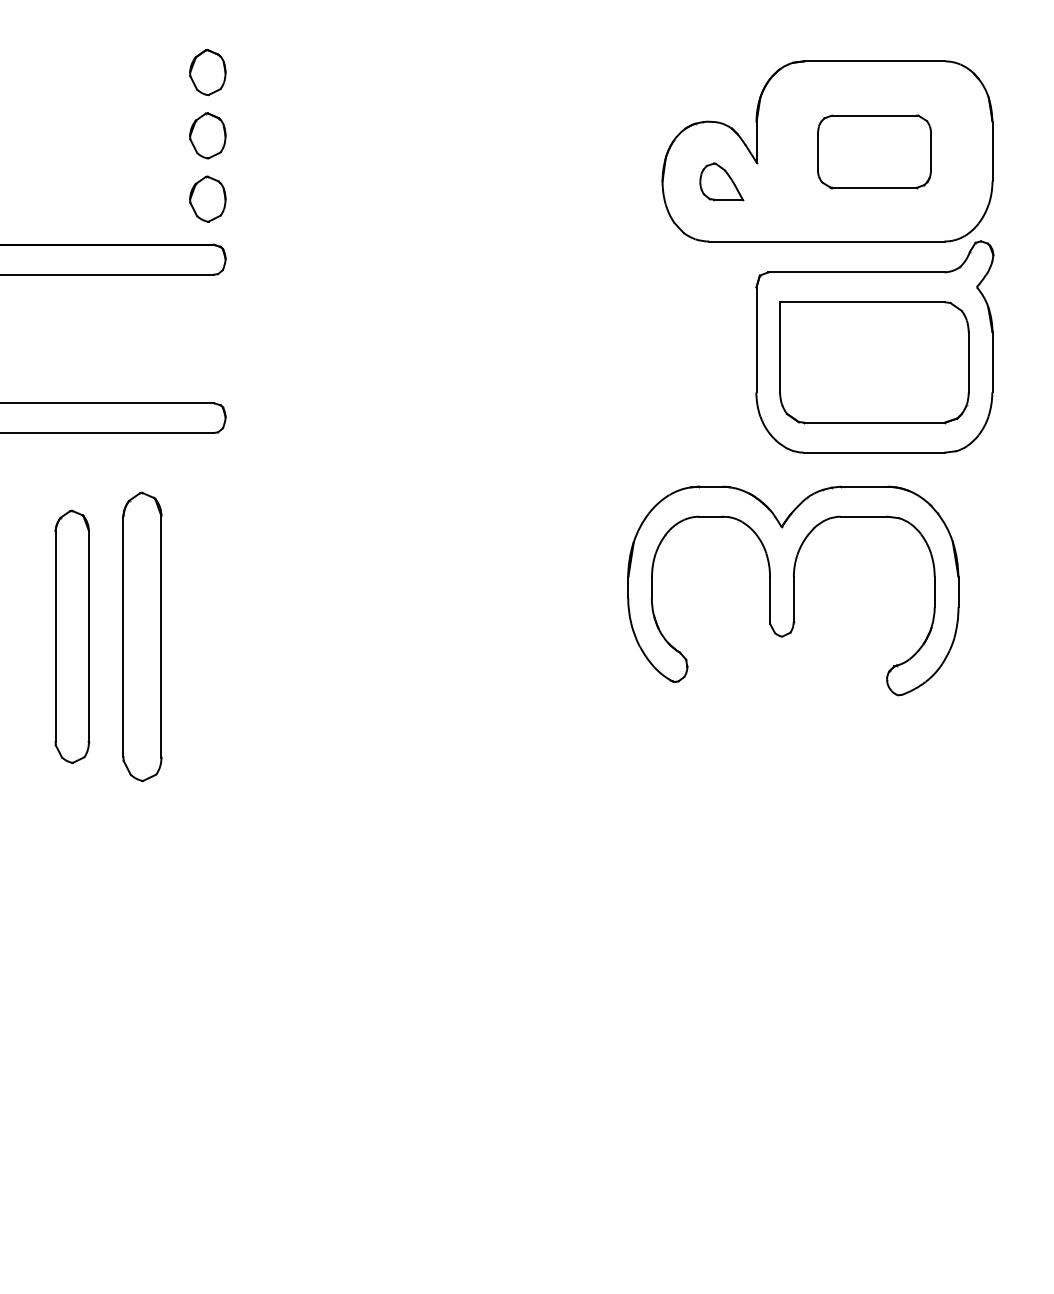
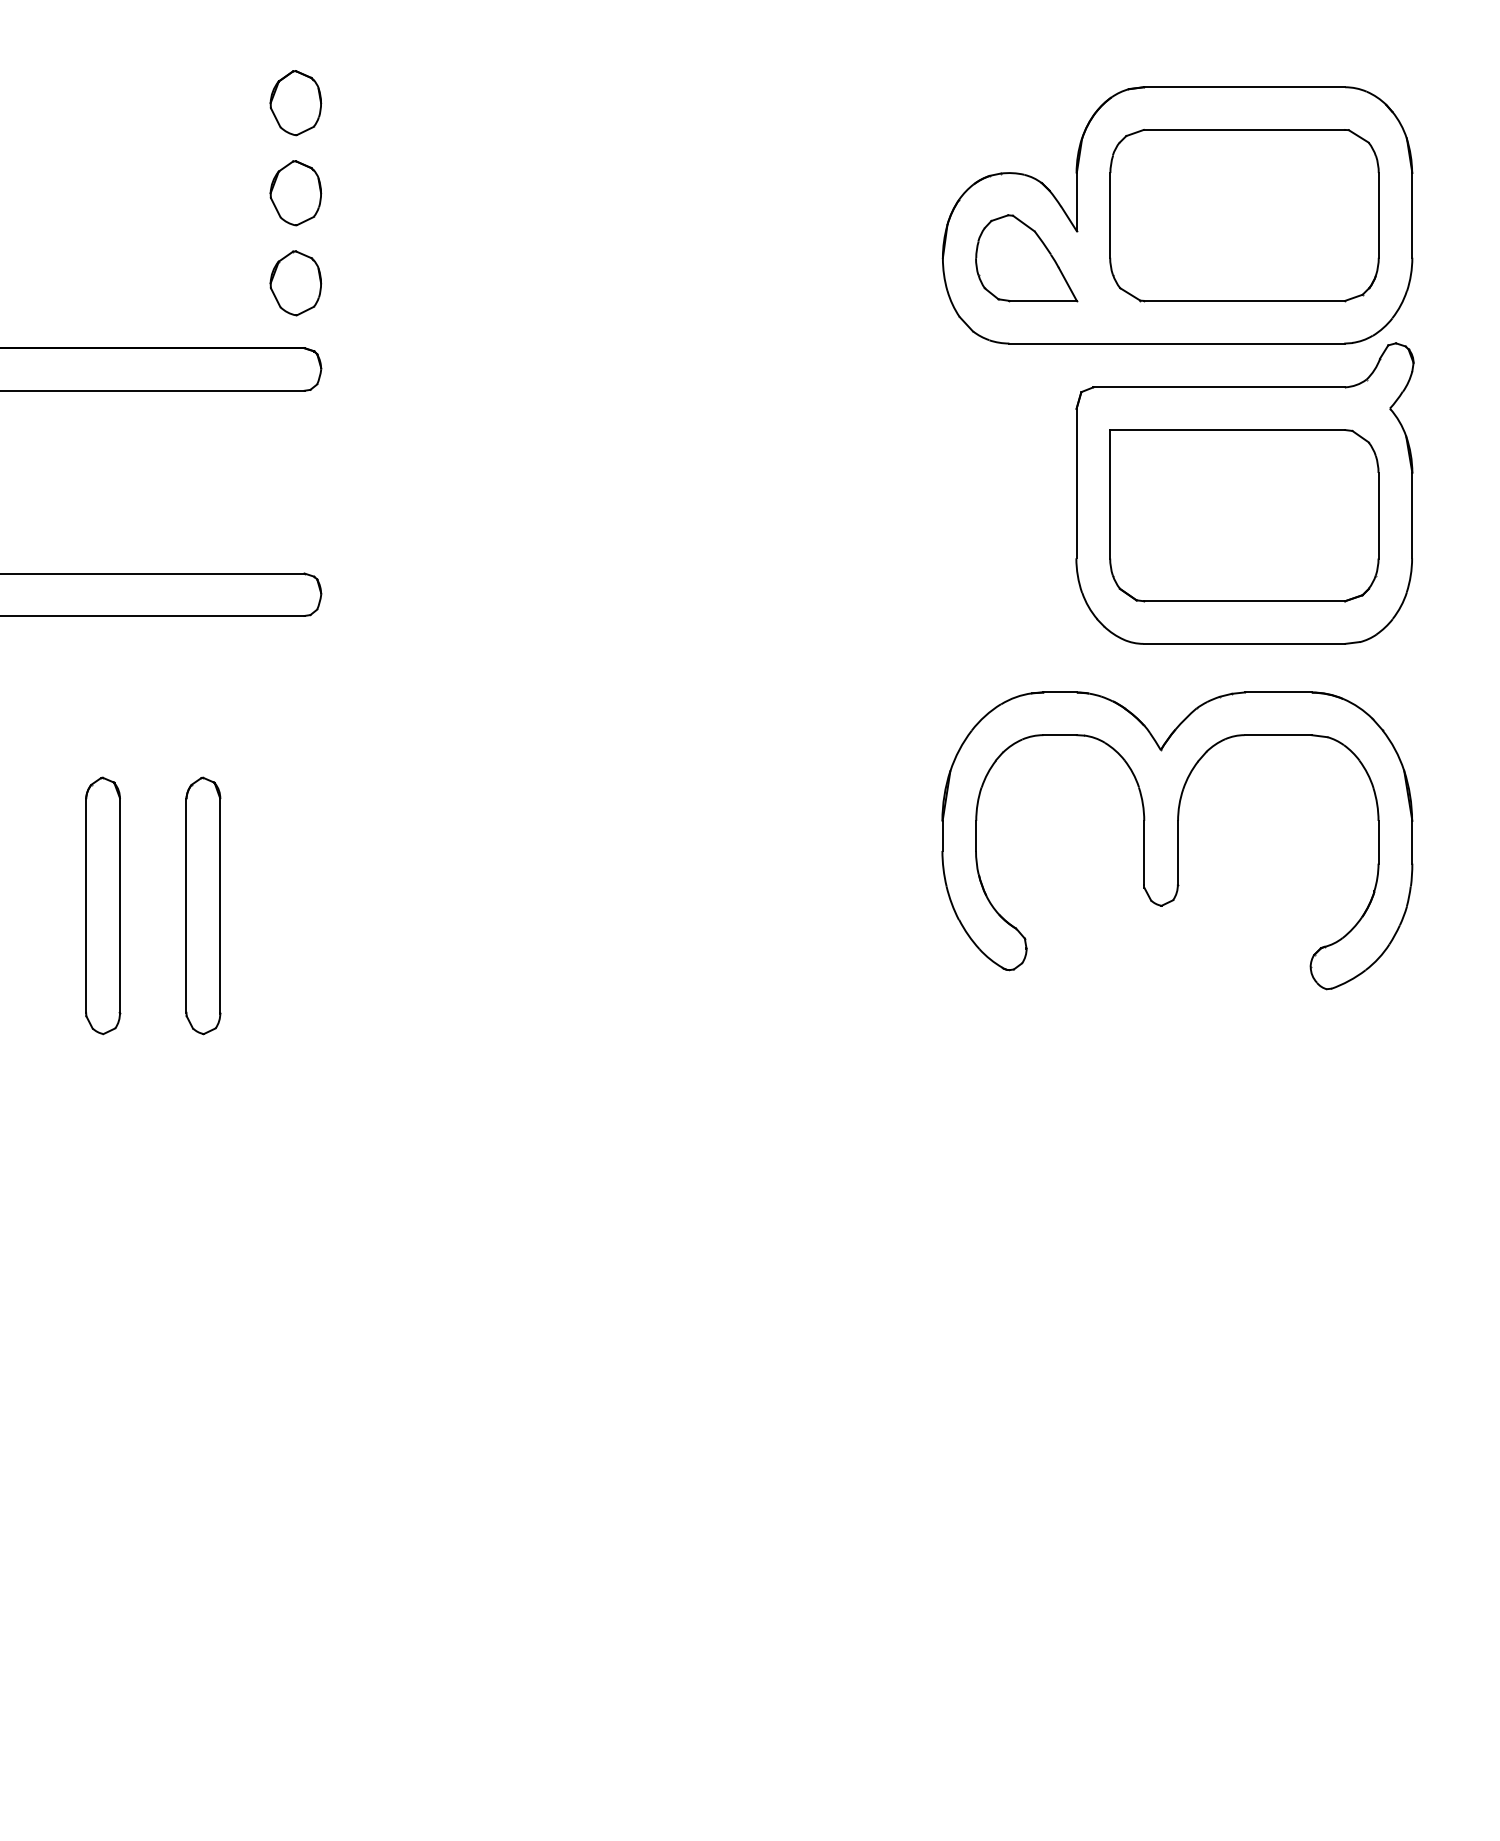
part: (874, 151) -> (1244, 215), size x1.67
part: (721, 181) -> (1026, 258), size x1.67
part: (793, 590) -> (1177, 840), moved
part: (72, 636) -> (103, 905), size x0.71
part: (143, 636) -> (204, 905), size x0.62

